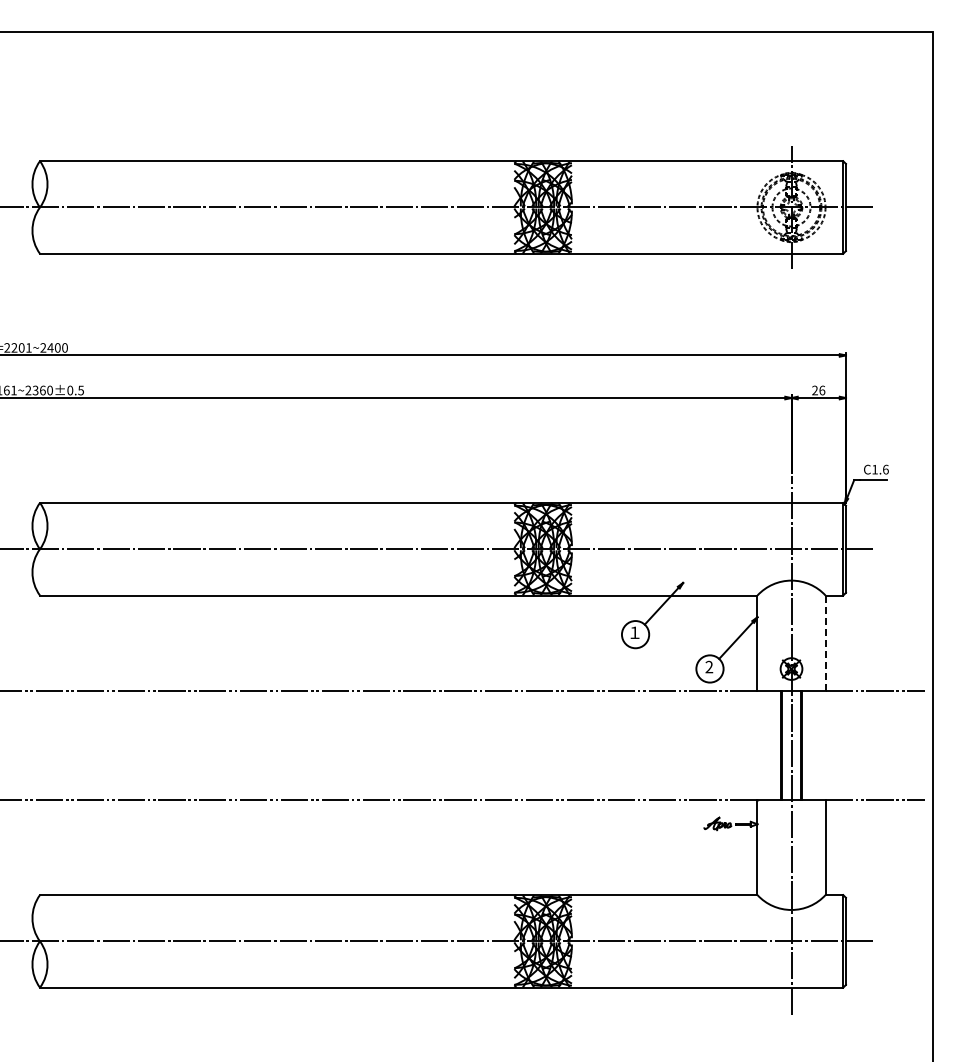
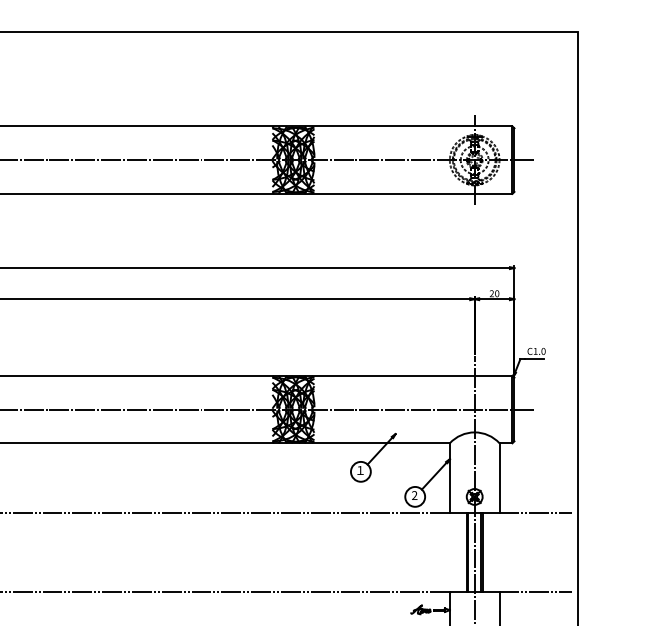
text: (822, 390) -> (497, 293), 26 -> 20
text: (885, 469) -> (543, 351), C1.6 -> C1.0
line: (825, 643) -> (499, 478), dashed -> solid

